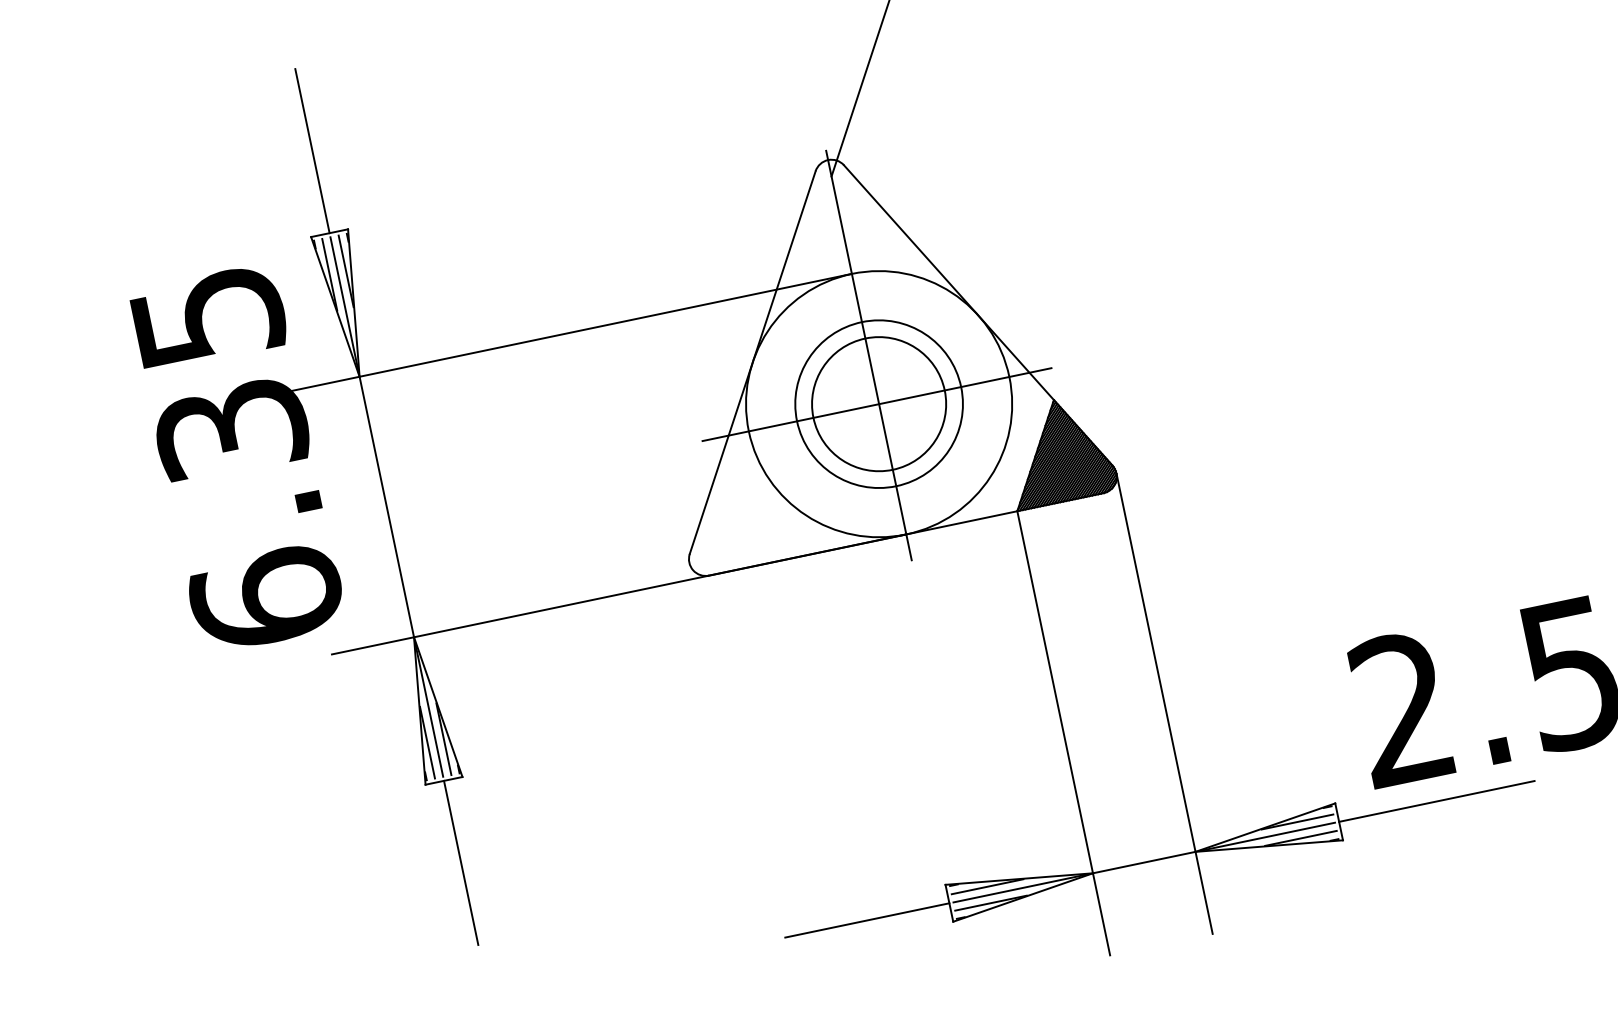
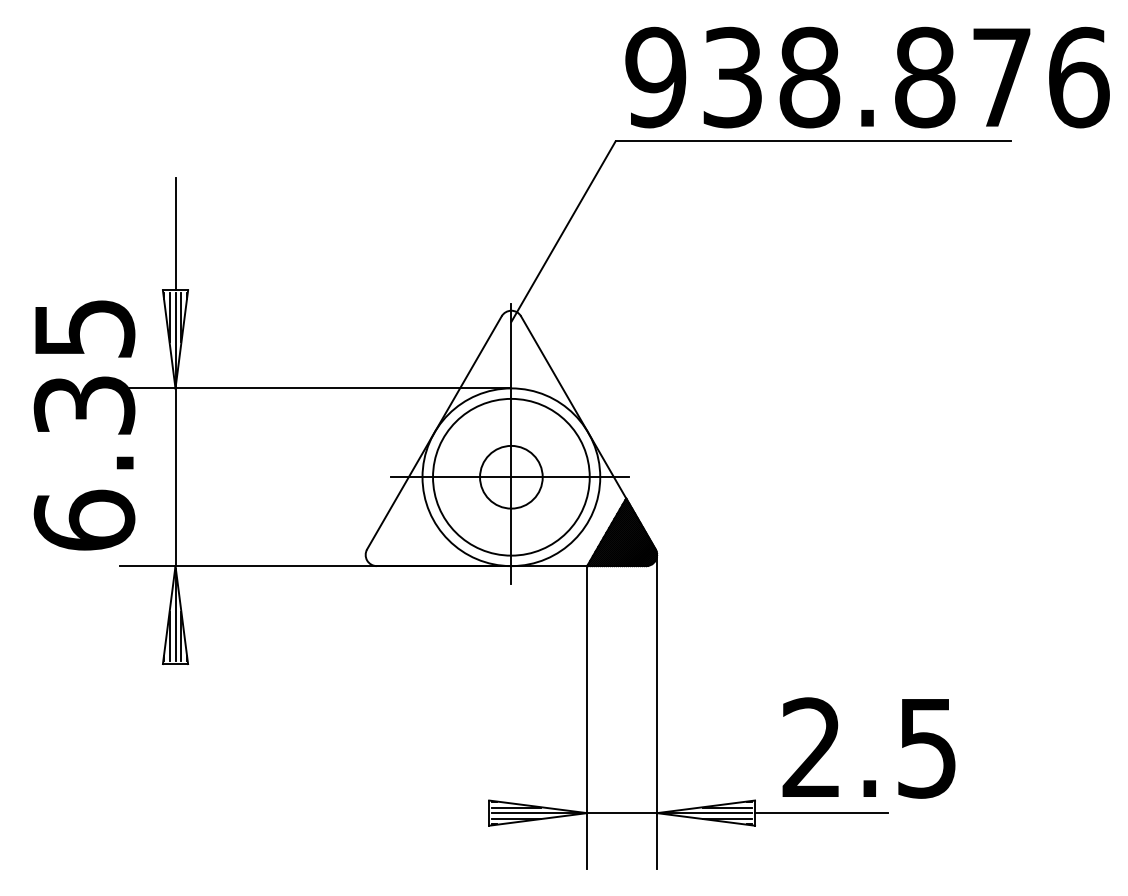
circle: (879, 404) -> (511, 477), size x0.7
circle: (879, 404) -> (511, 477), size x1.4
line: (461, 863) -> (175, 720), removed
line: (867, 920) -> (433, 813), removed

